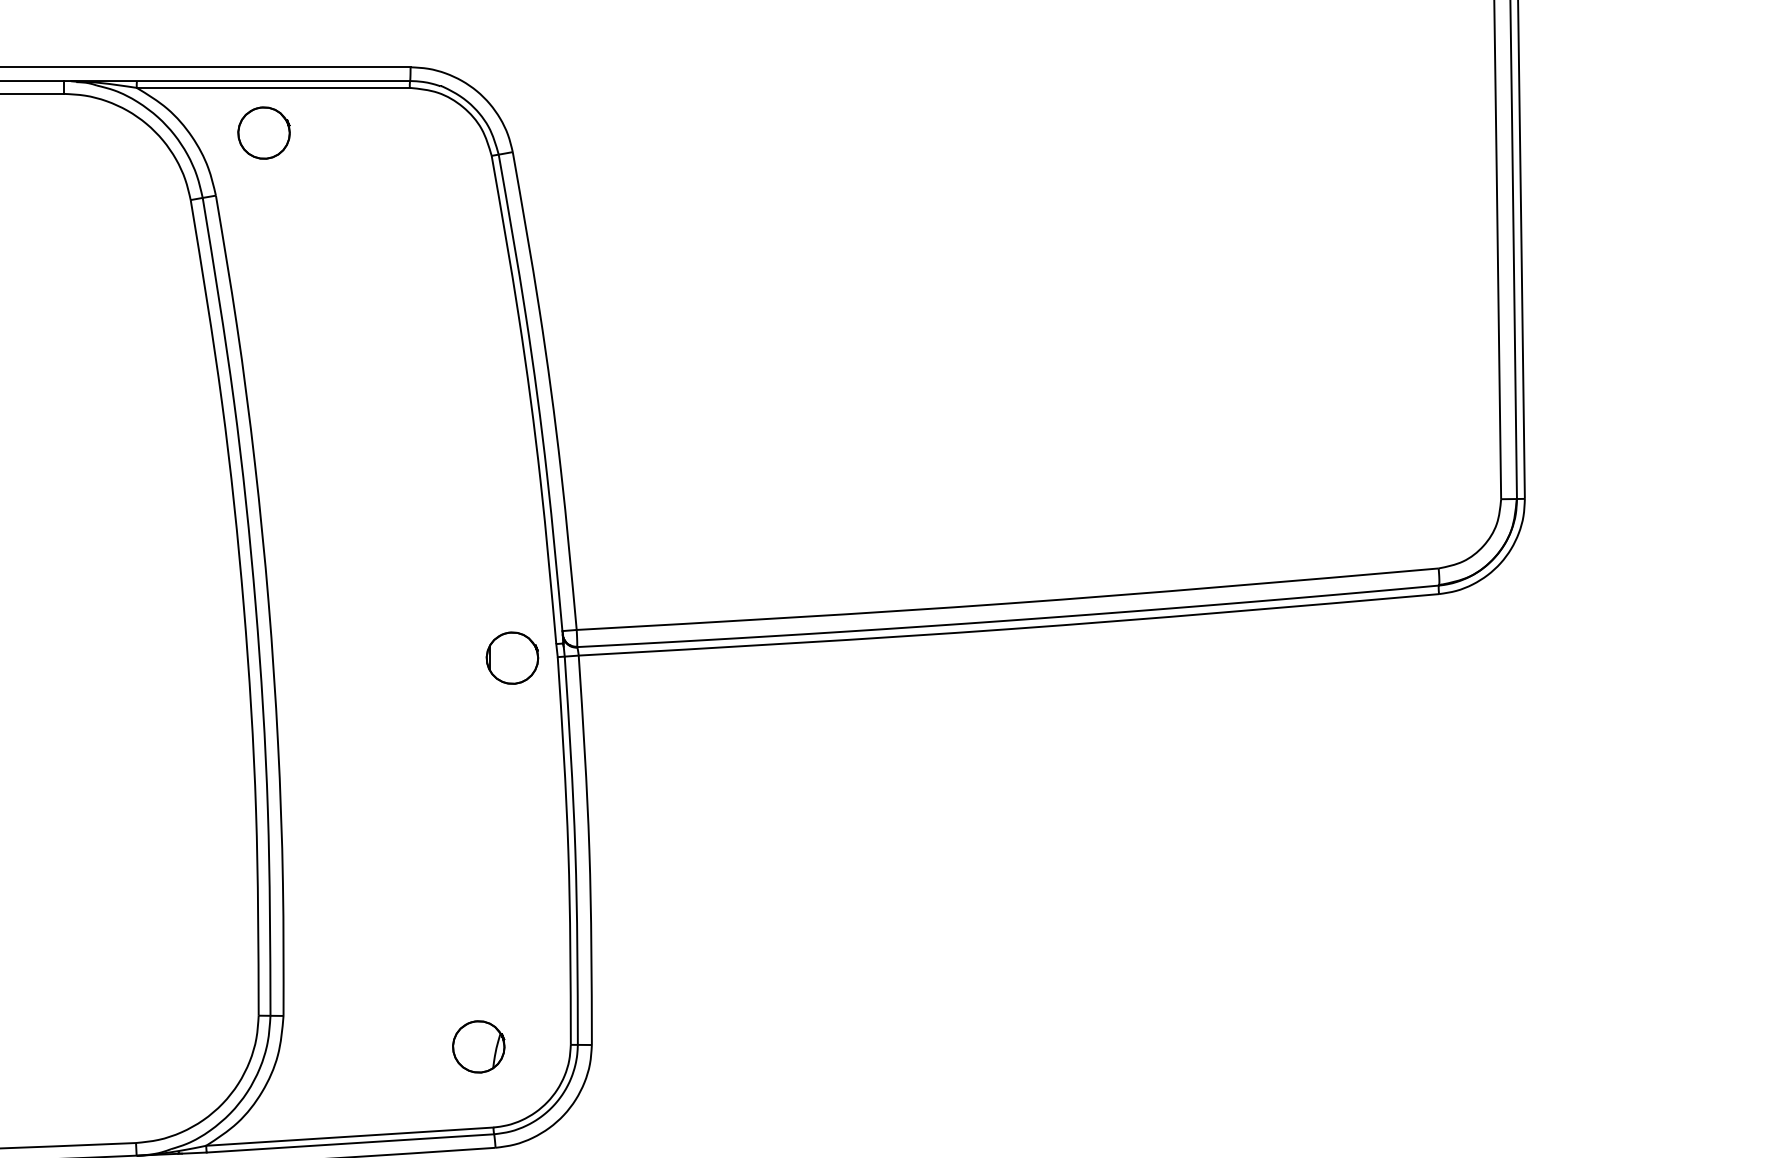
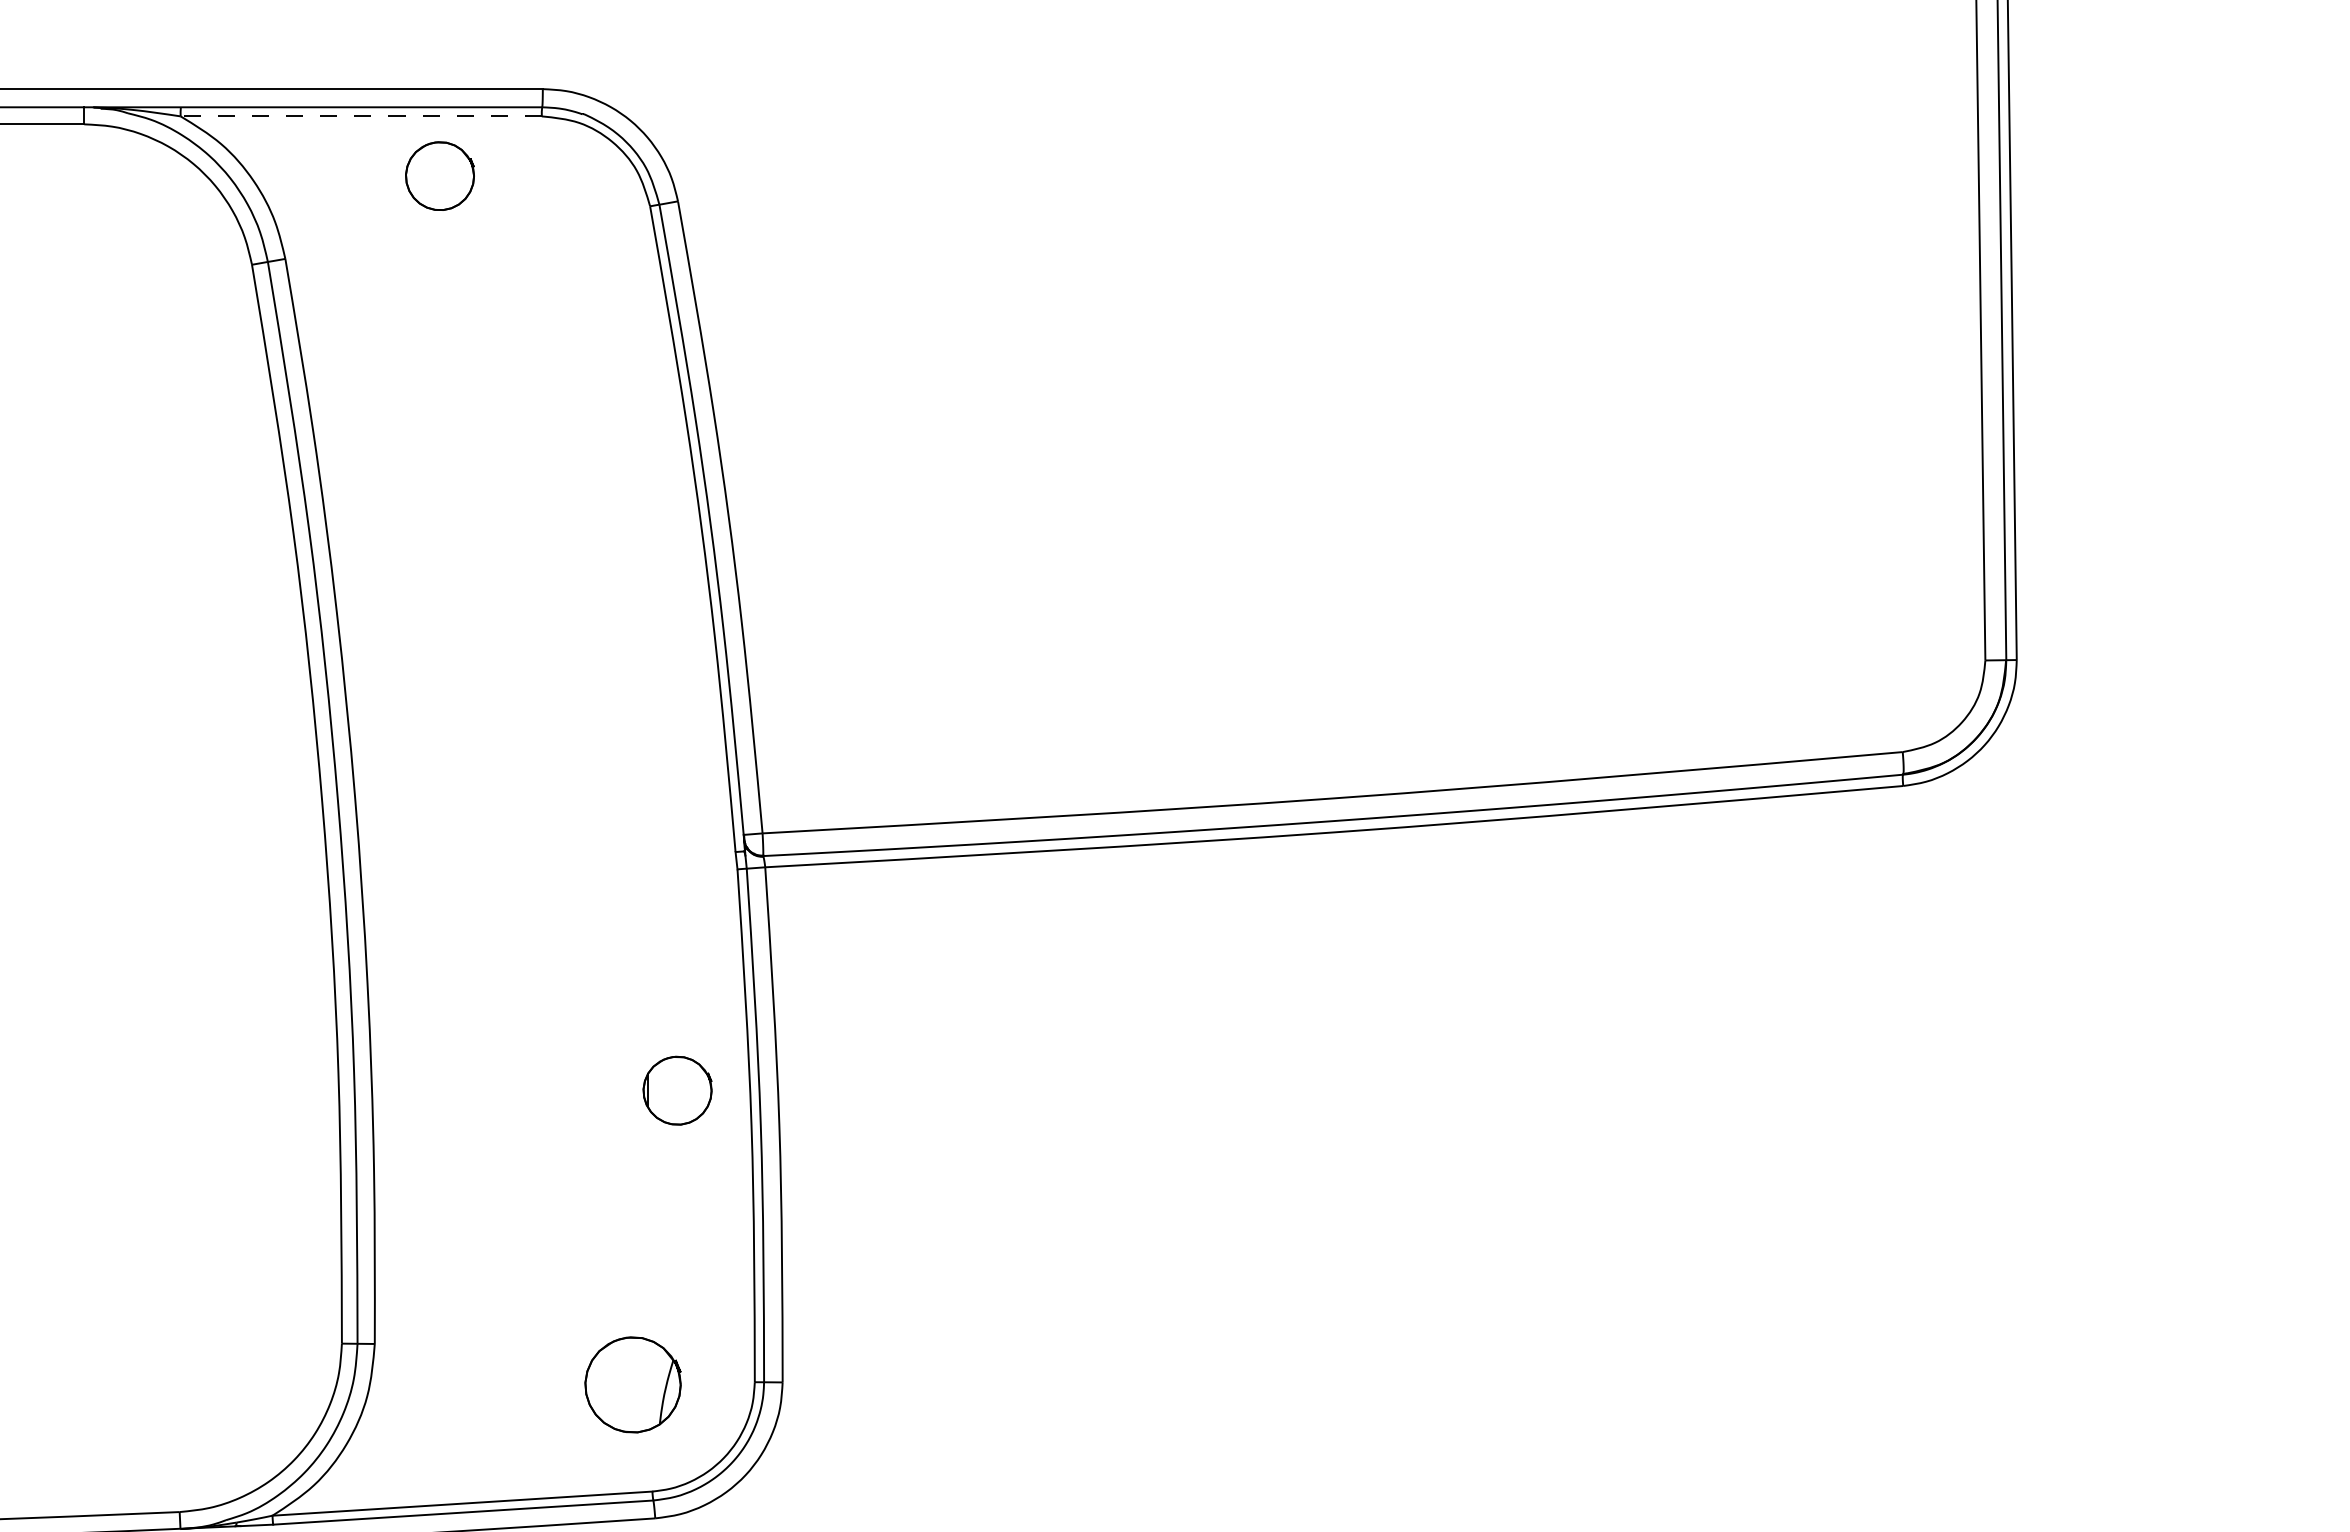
line: (273, 87) -> (361, 116), solid -> dashed
part: (263, 132) -> (439, 175), moved
part: (512, 658) -> (677, 1090), moved
part: (478, 1046) -> (632, 1384), size x1.4

